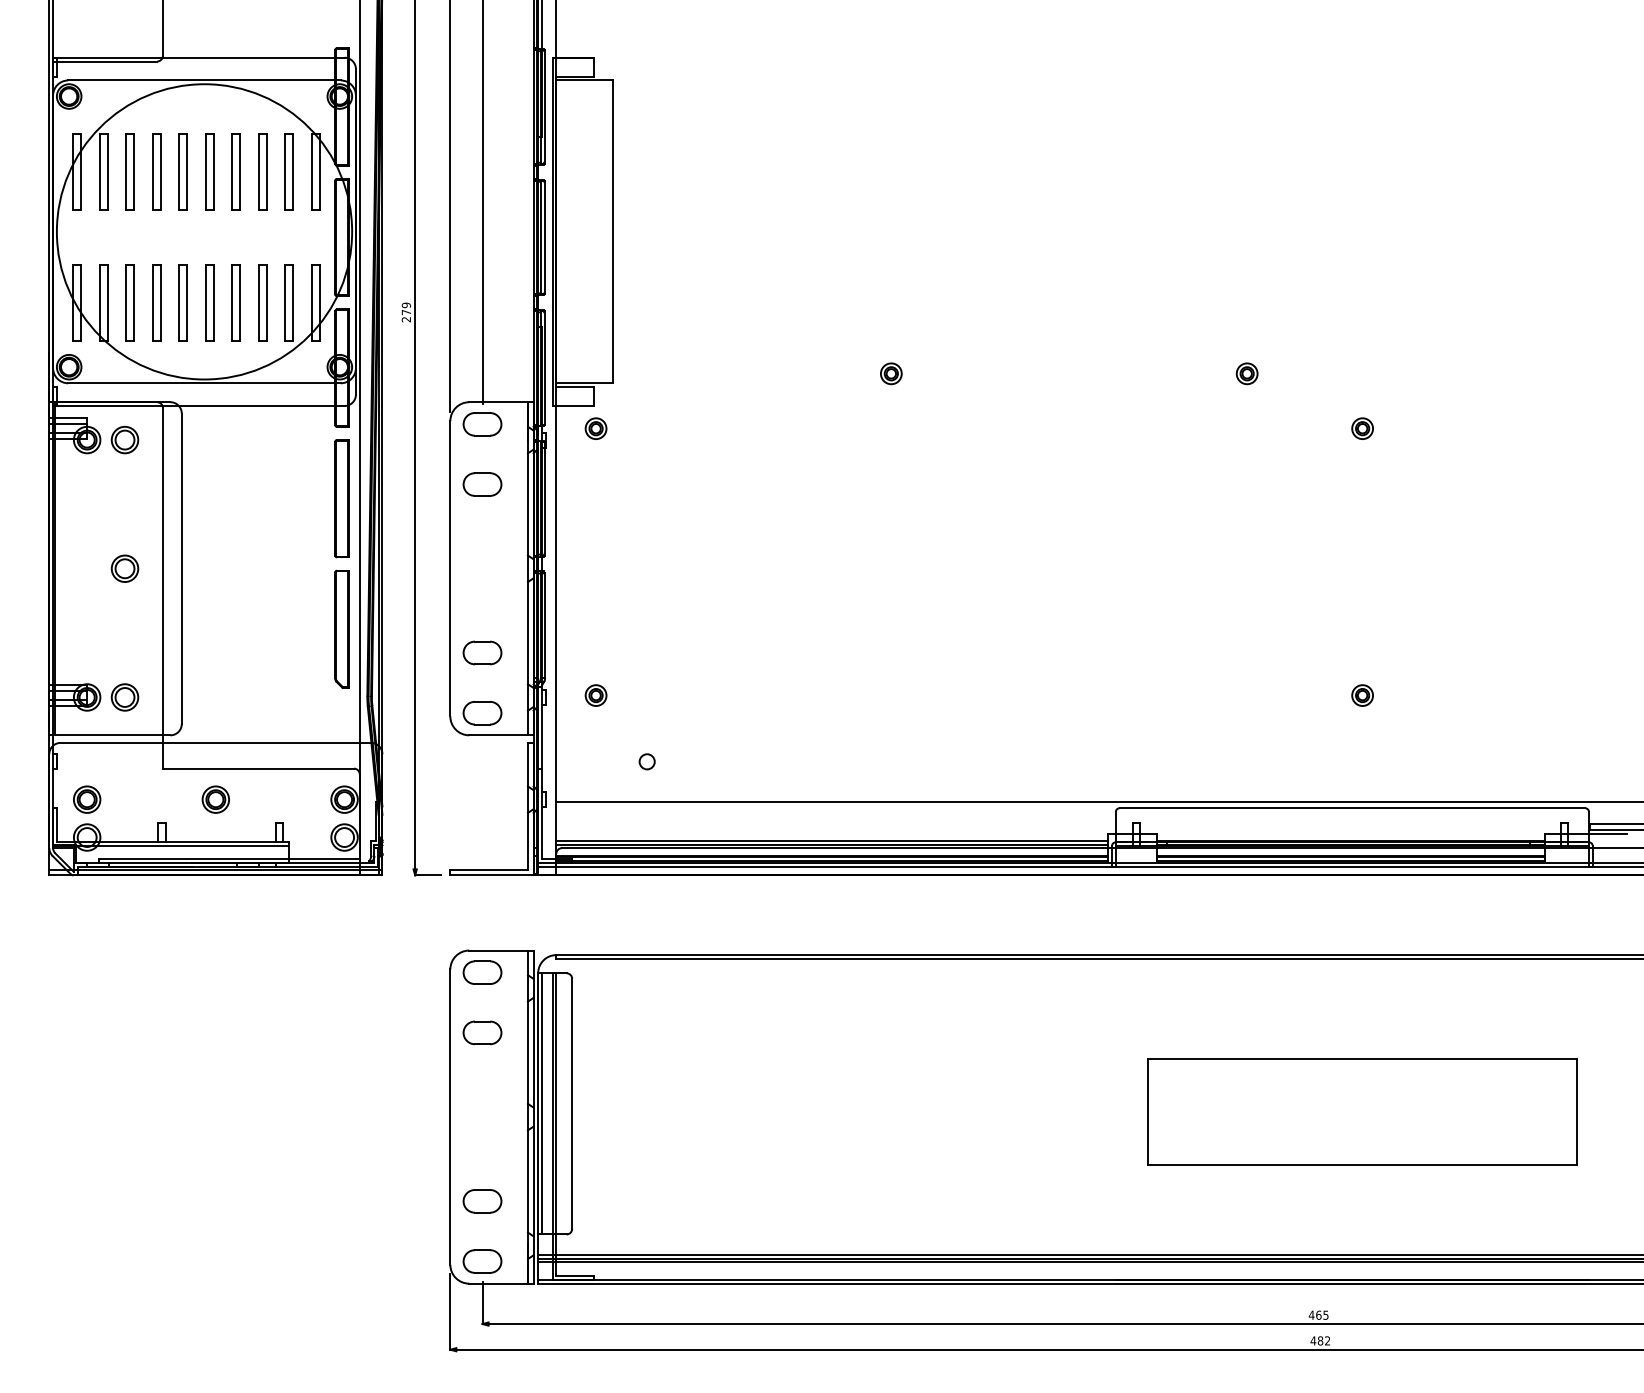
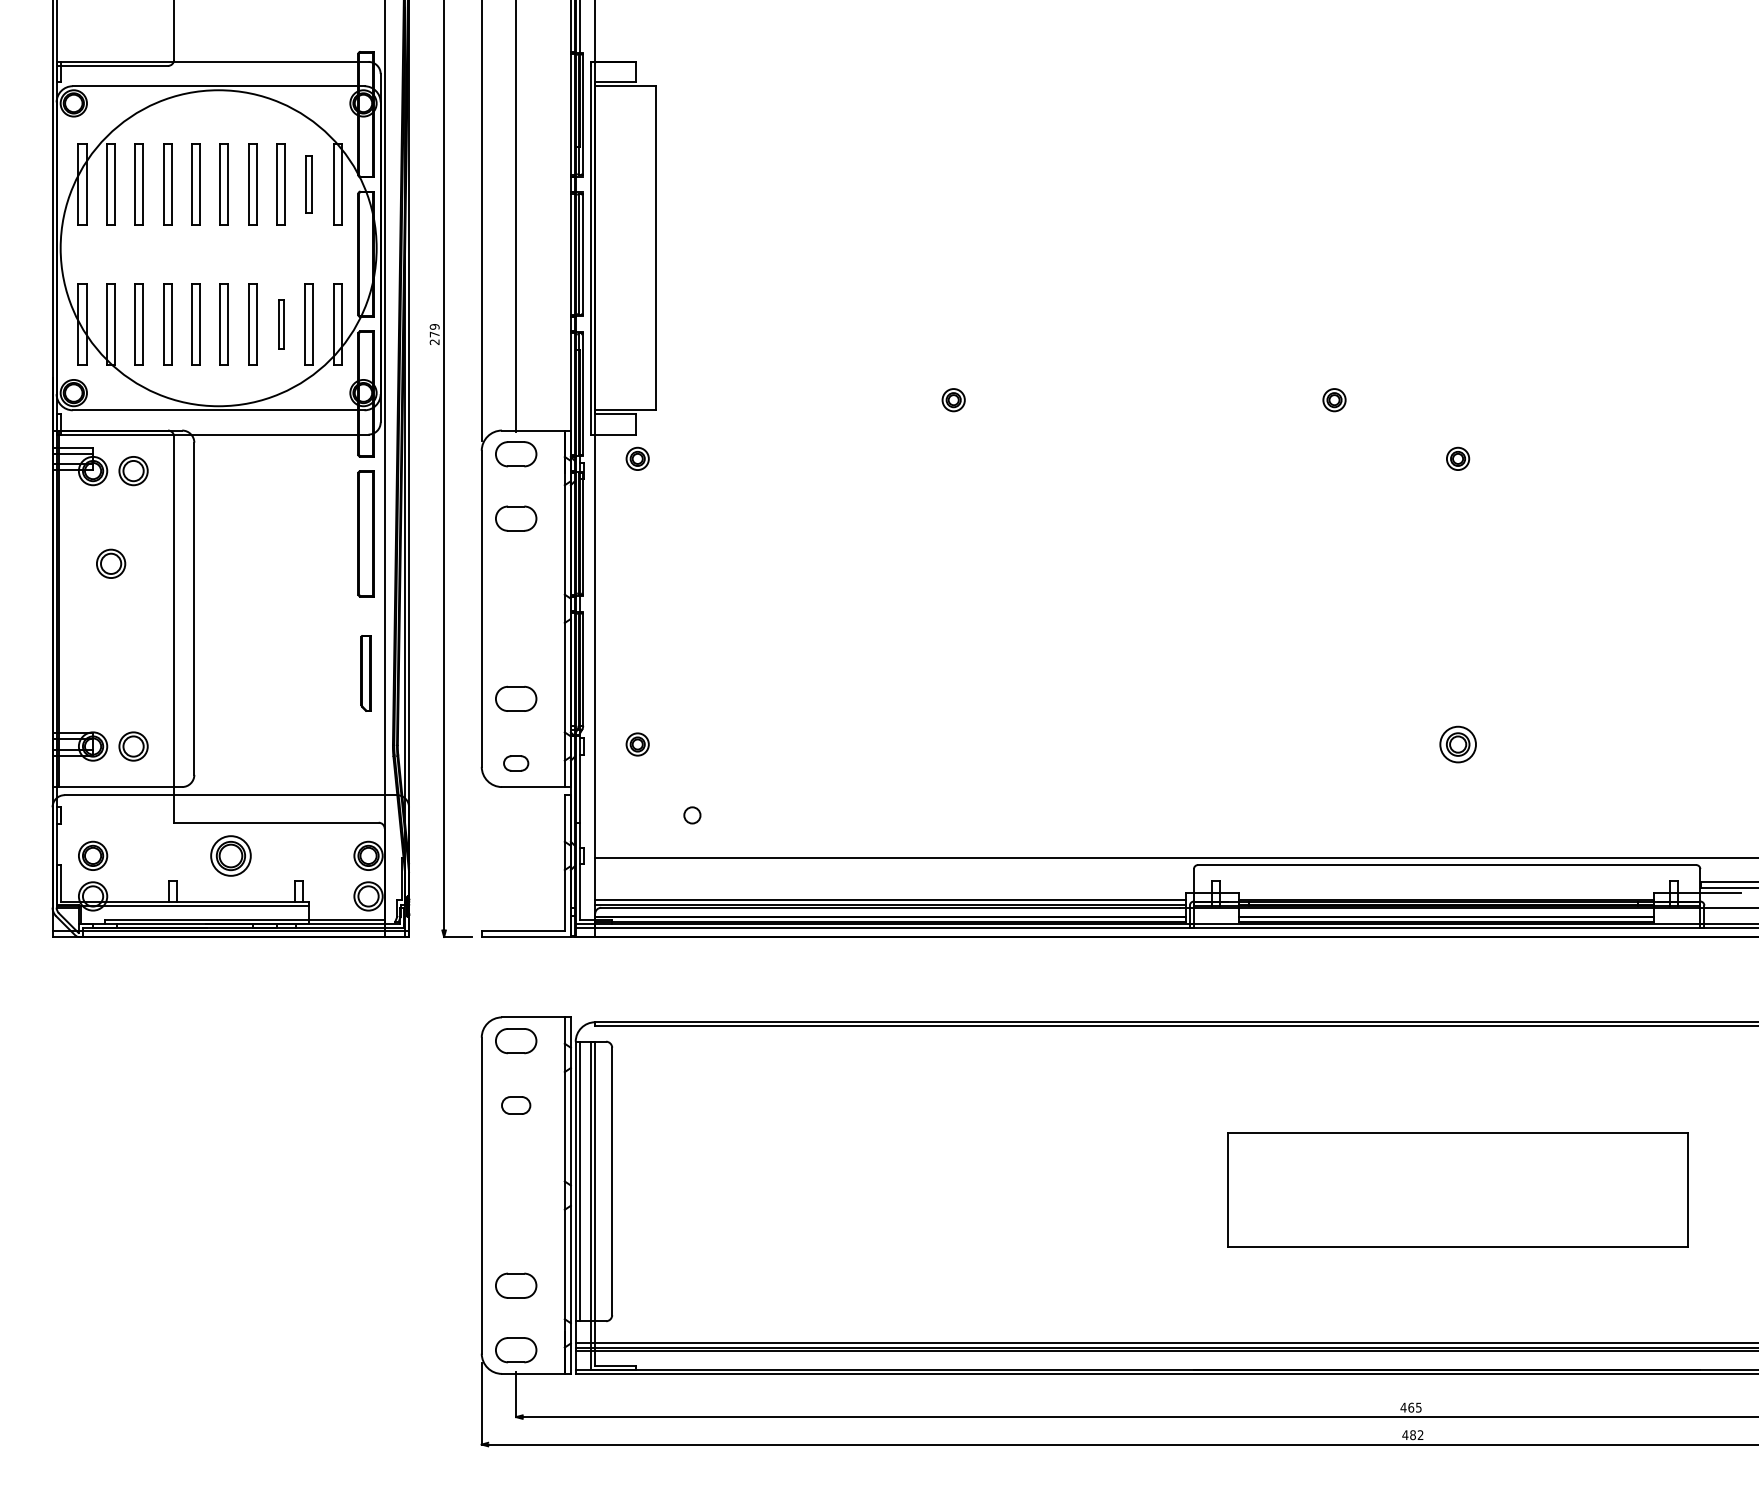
part: (288, 171) -> (308, 183), size x0.7
part: (262, 302) -> (280, 323), size x0.6
part: (124, 568) -> (110, 563), moved
part: (341, 628) -> (365, 672), size x0.6
part: (1362, 695) -> (1457, 744), size x1.6
part: (482, 713) -> (516, 763), size x0.6
part: (215, 799) -> (230, 855), size x1.4
part: (482, 1032) -> (516, 1105), size x0.7

